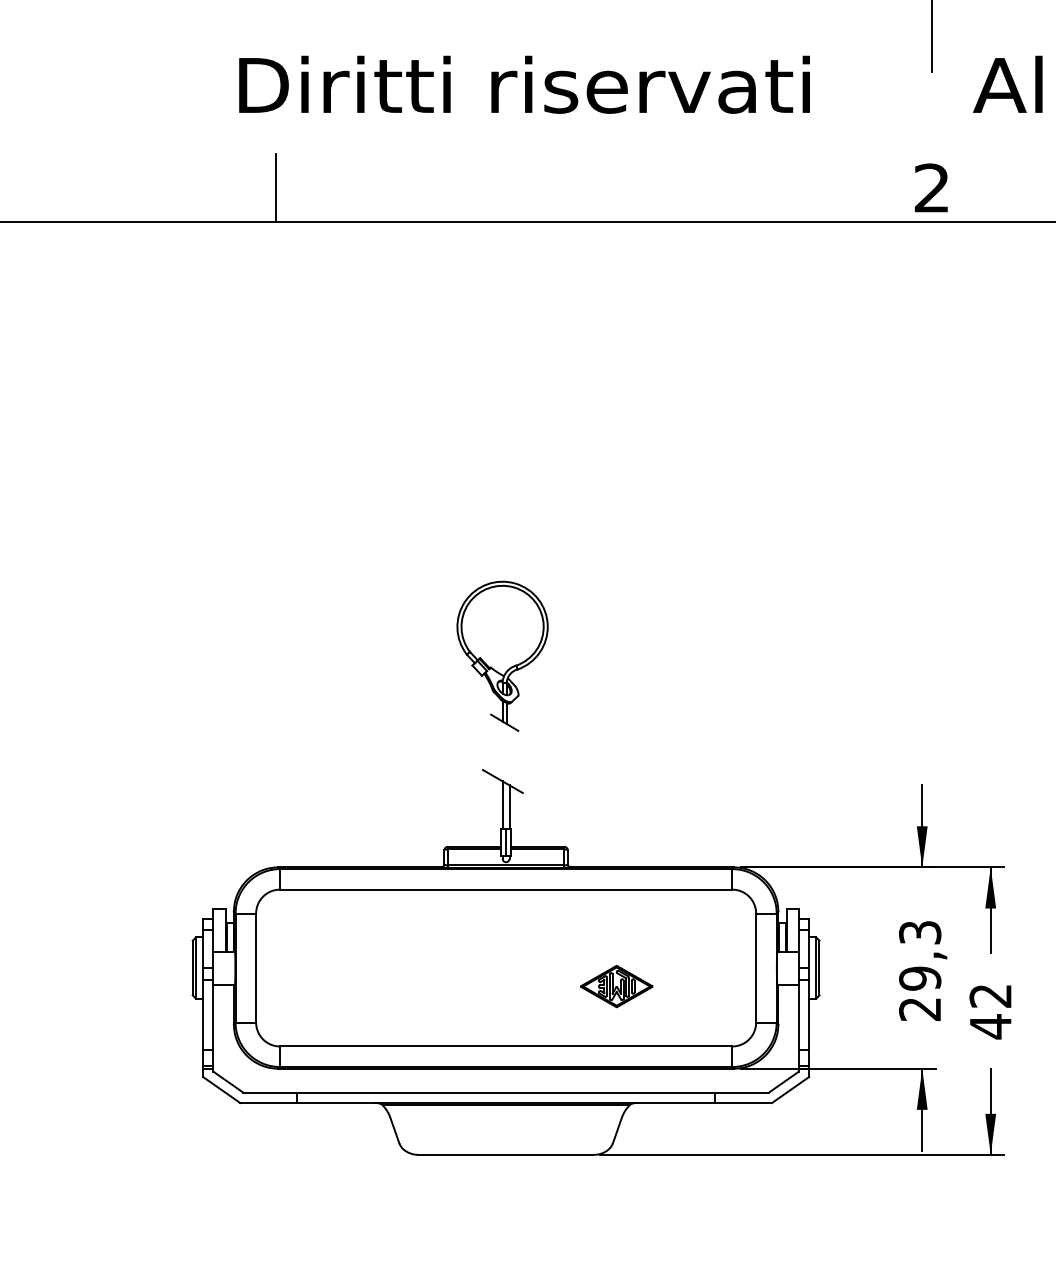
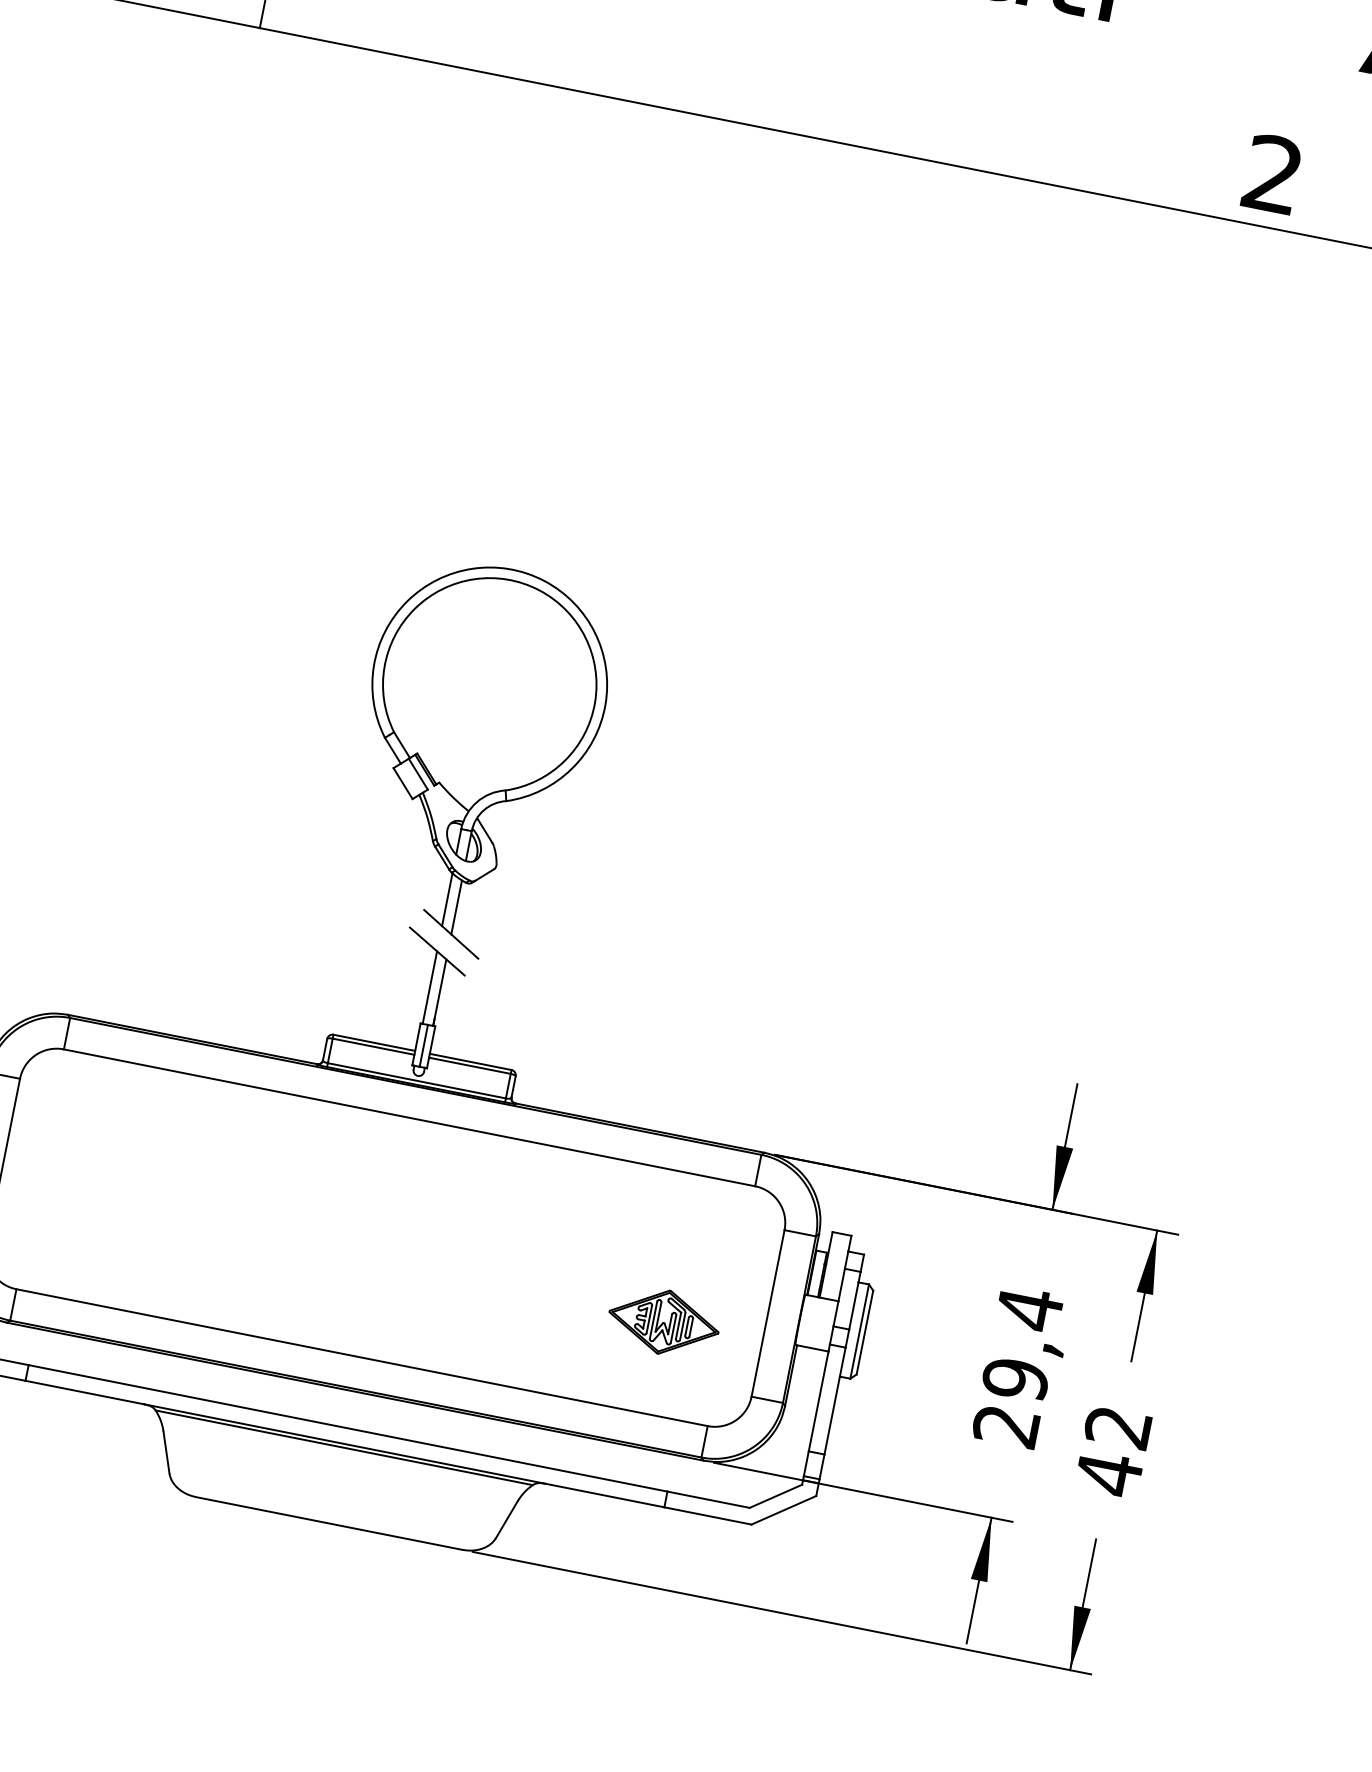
part: (502, 656) -> (474, 760), size x1.67
text: (920, 932) -> (1030, 1308), 29,3 -> 29,4
part: (616, 986) -> (663, 1322), moved

